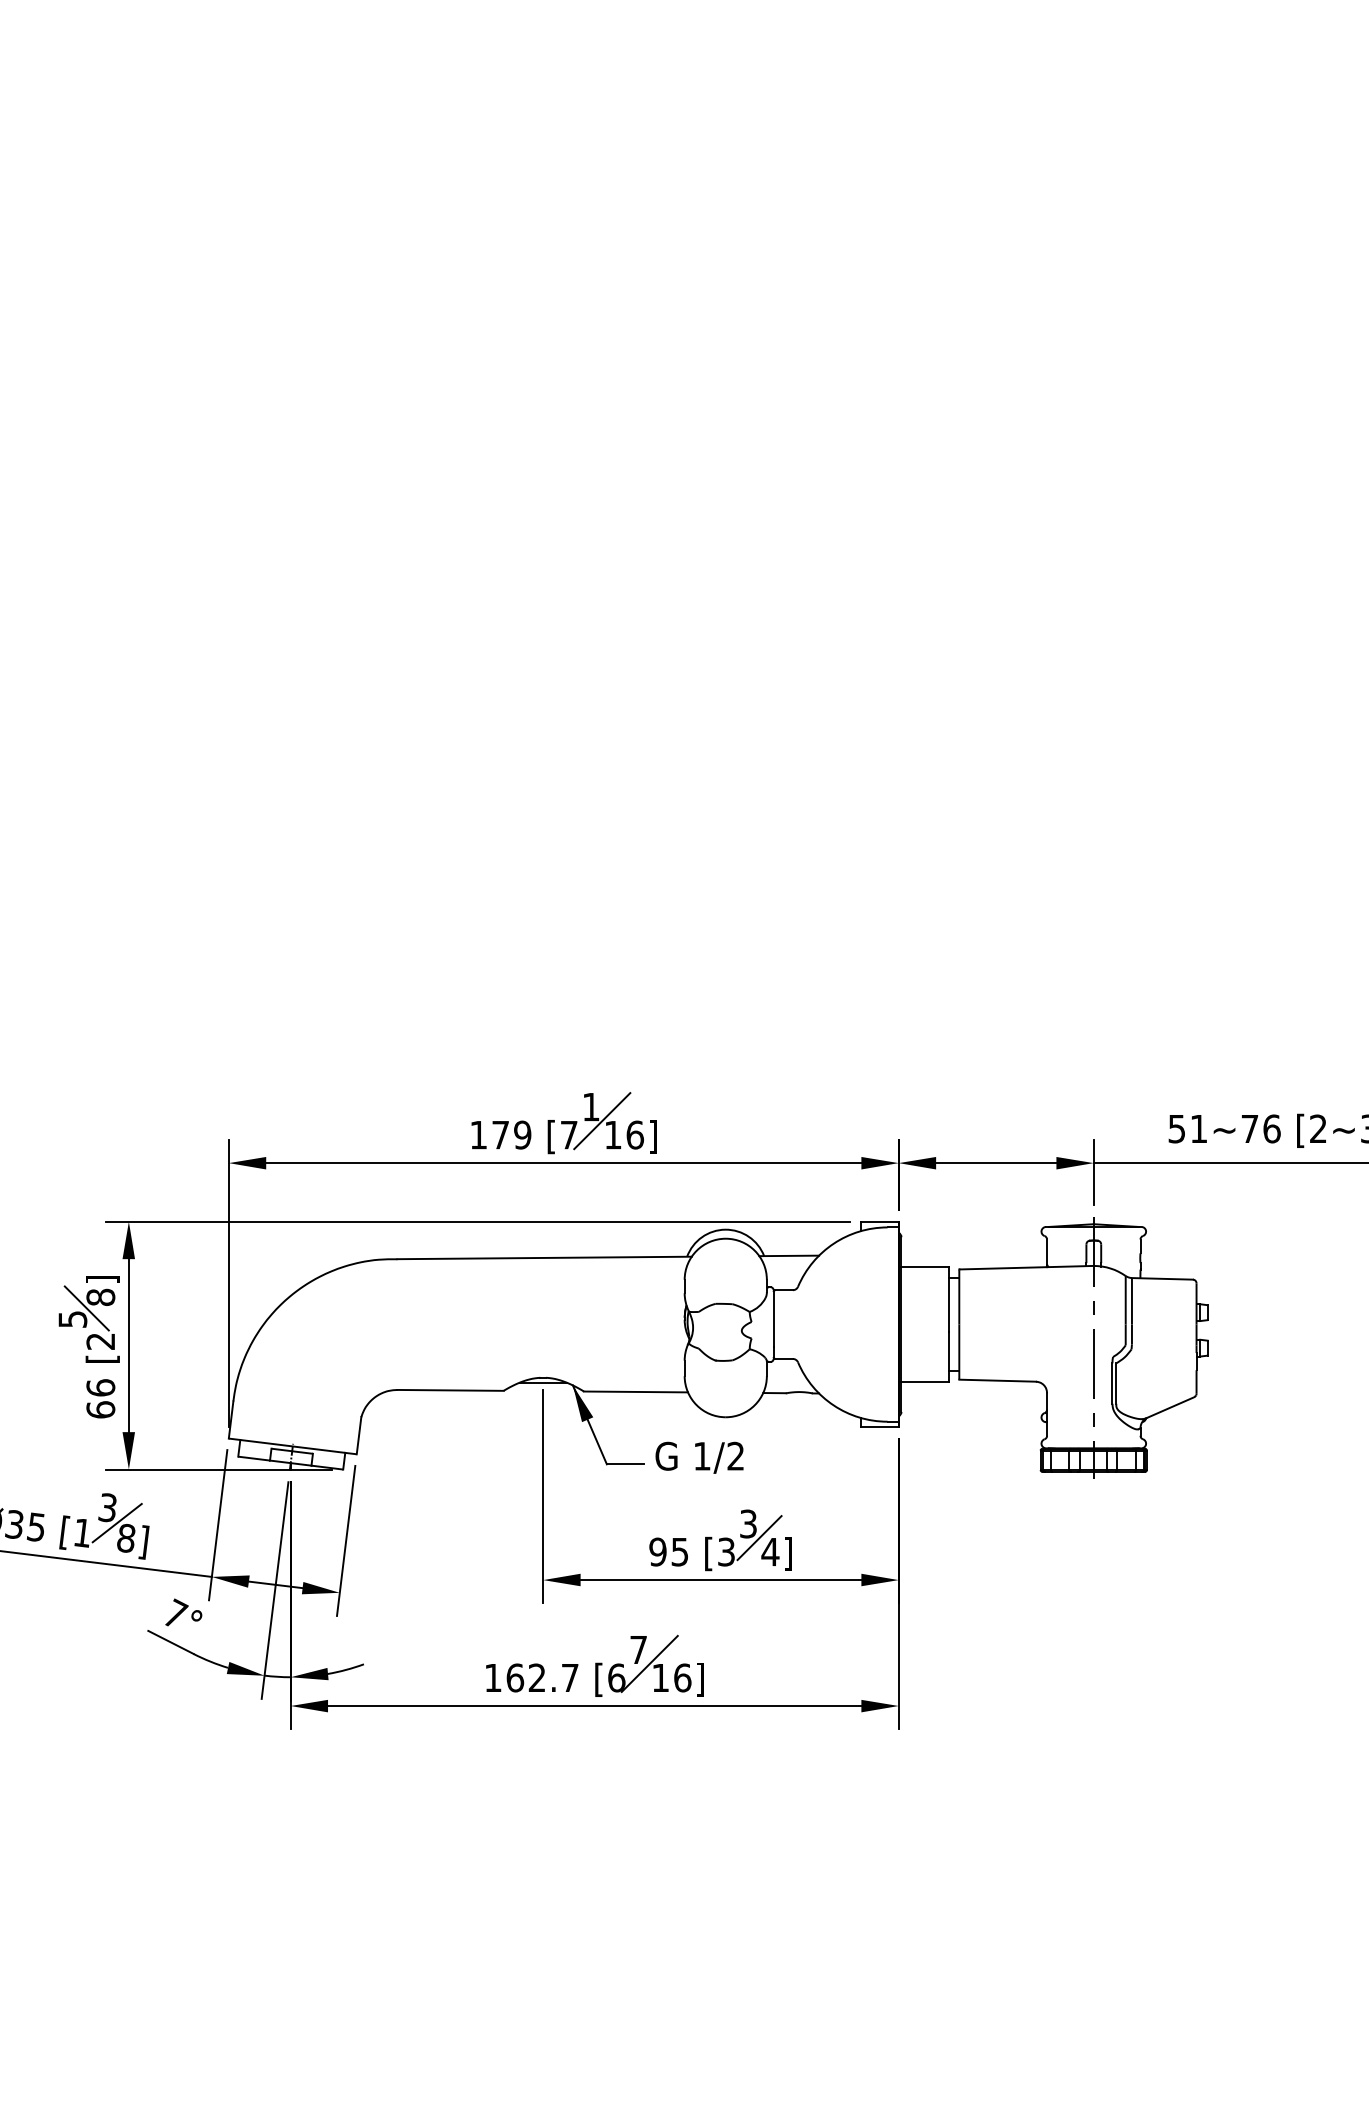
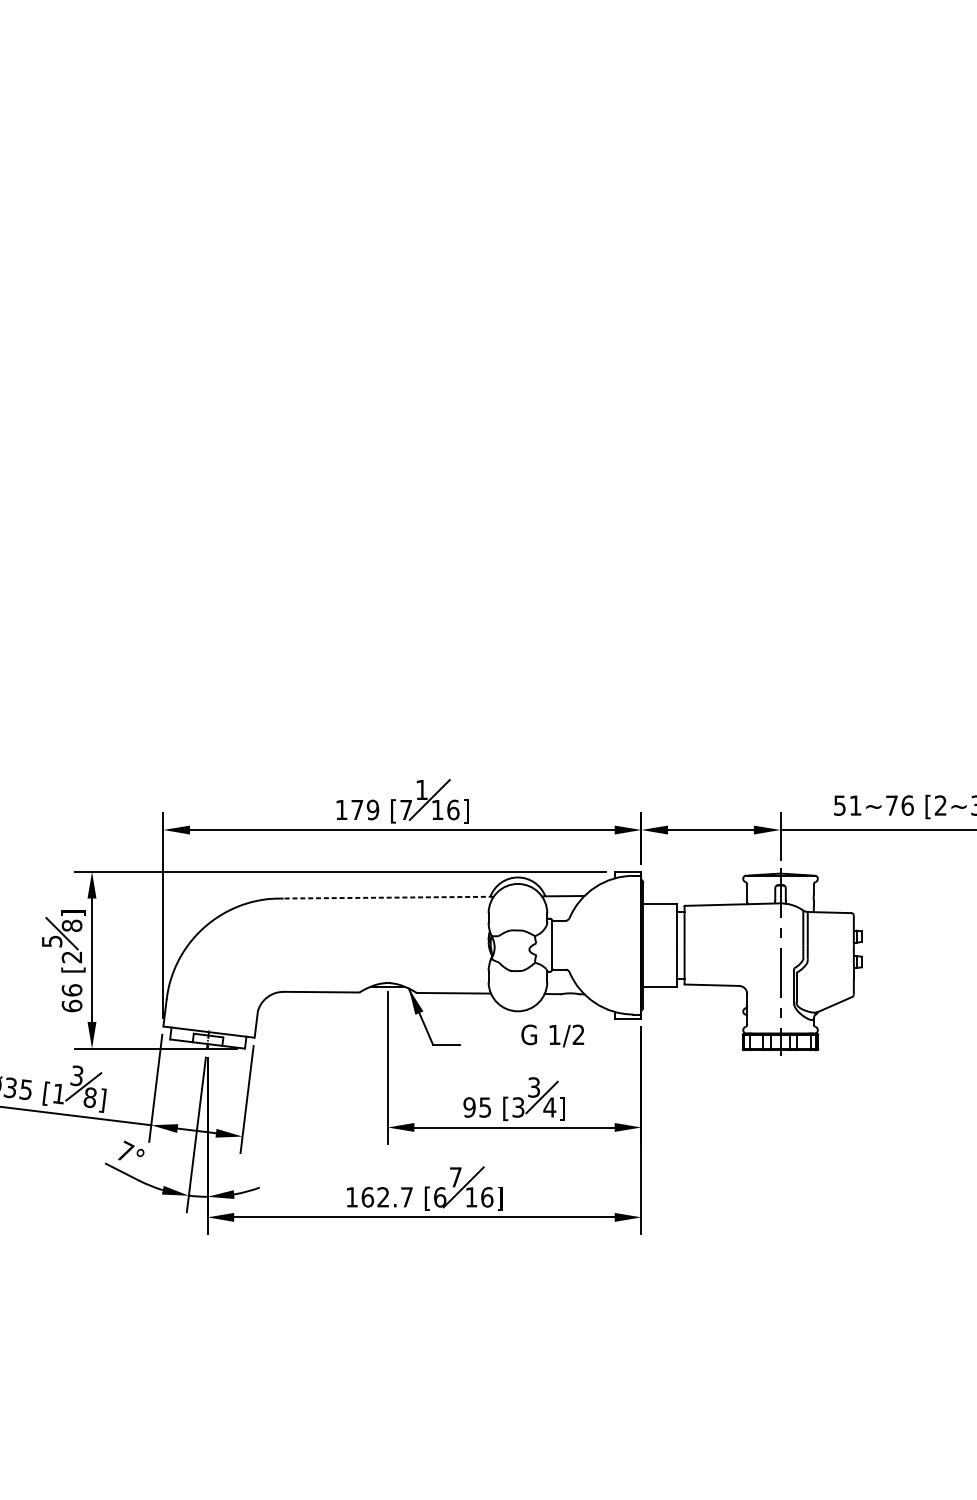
line: (544, 1257) -> (388, 897), solid -> dashed
text: (699, 1457) -> (552, 1035), moved

